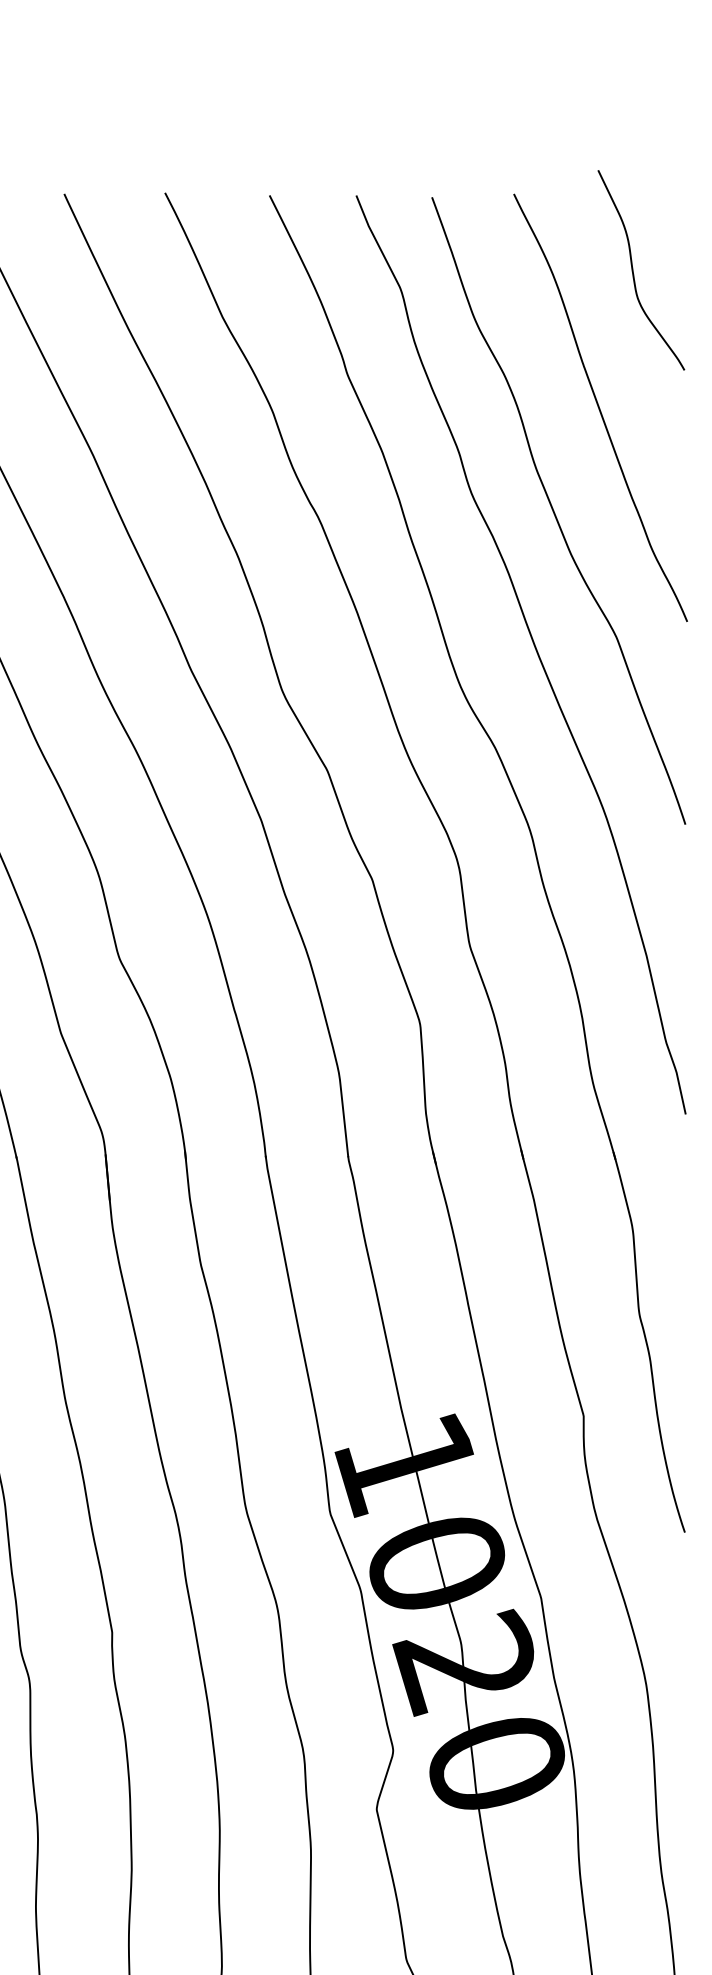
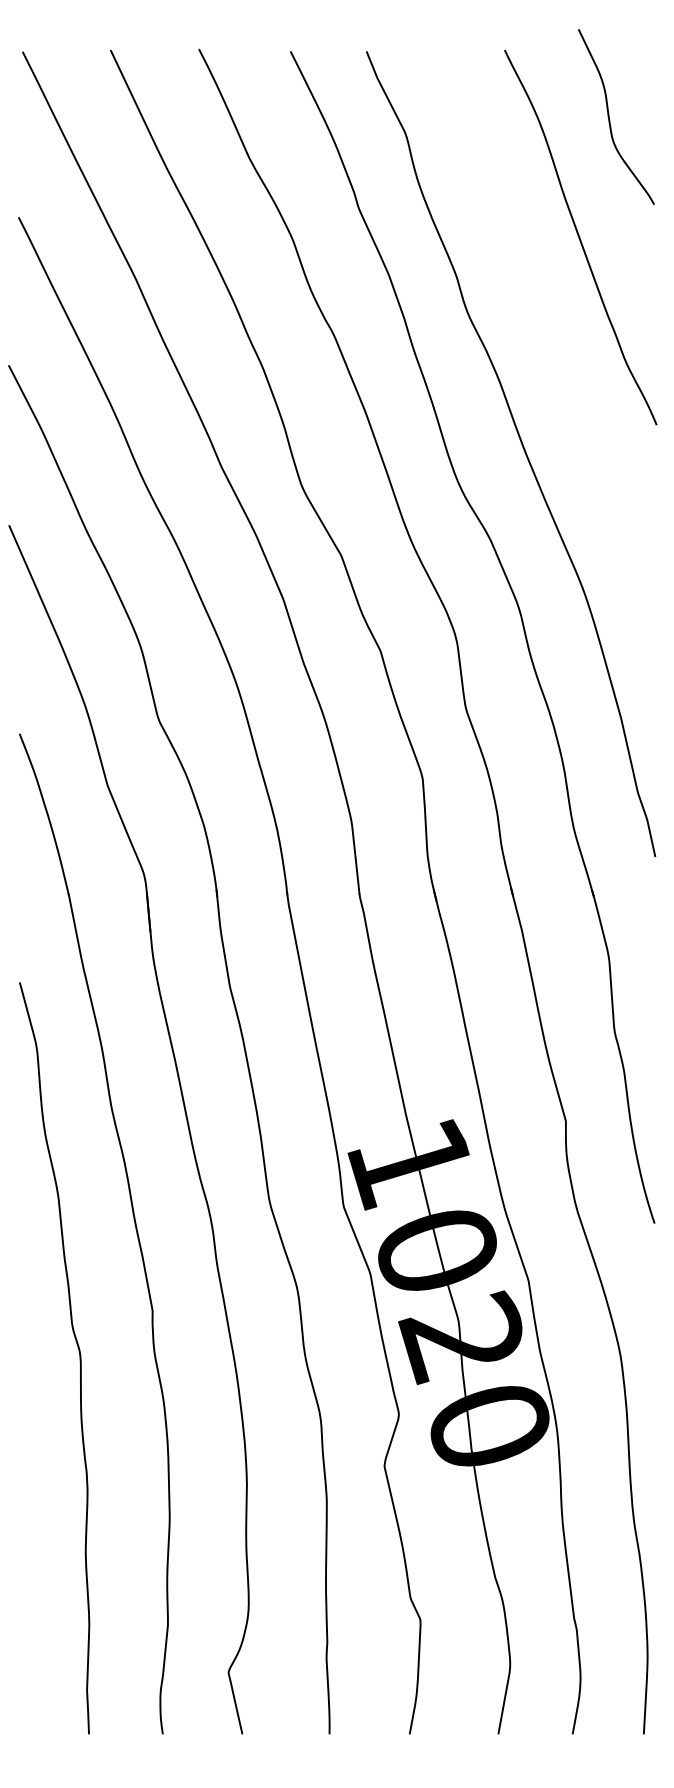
curve: (554, 510) -> (540, 327), removed

